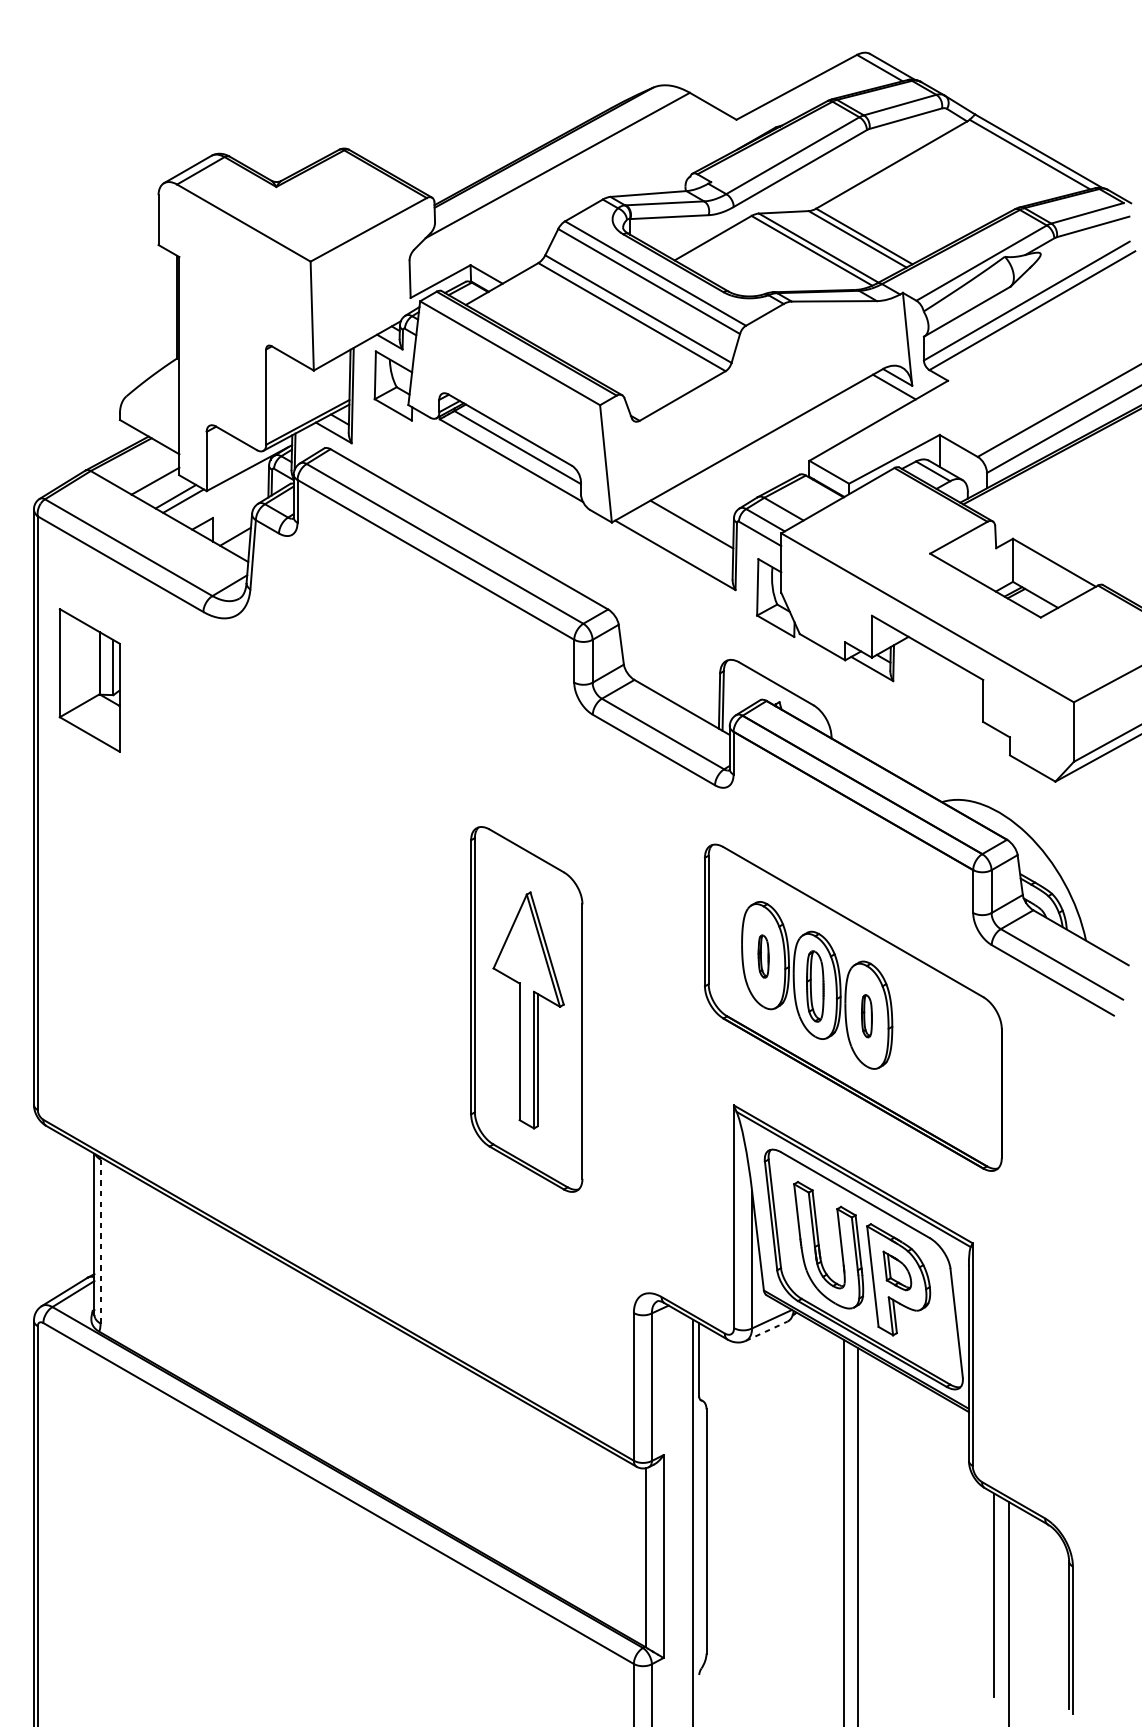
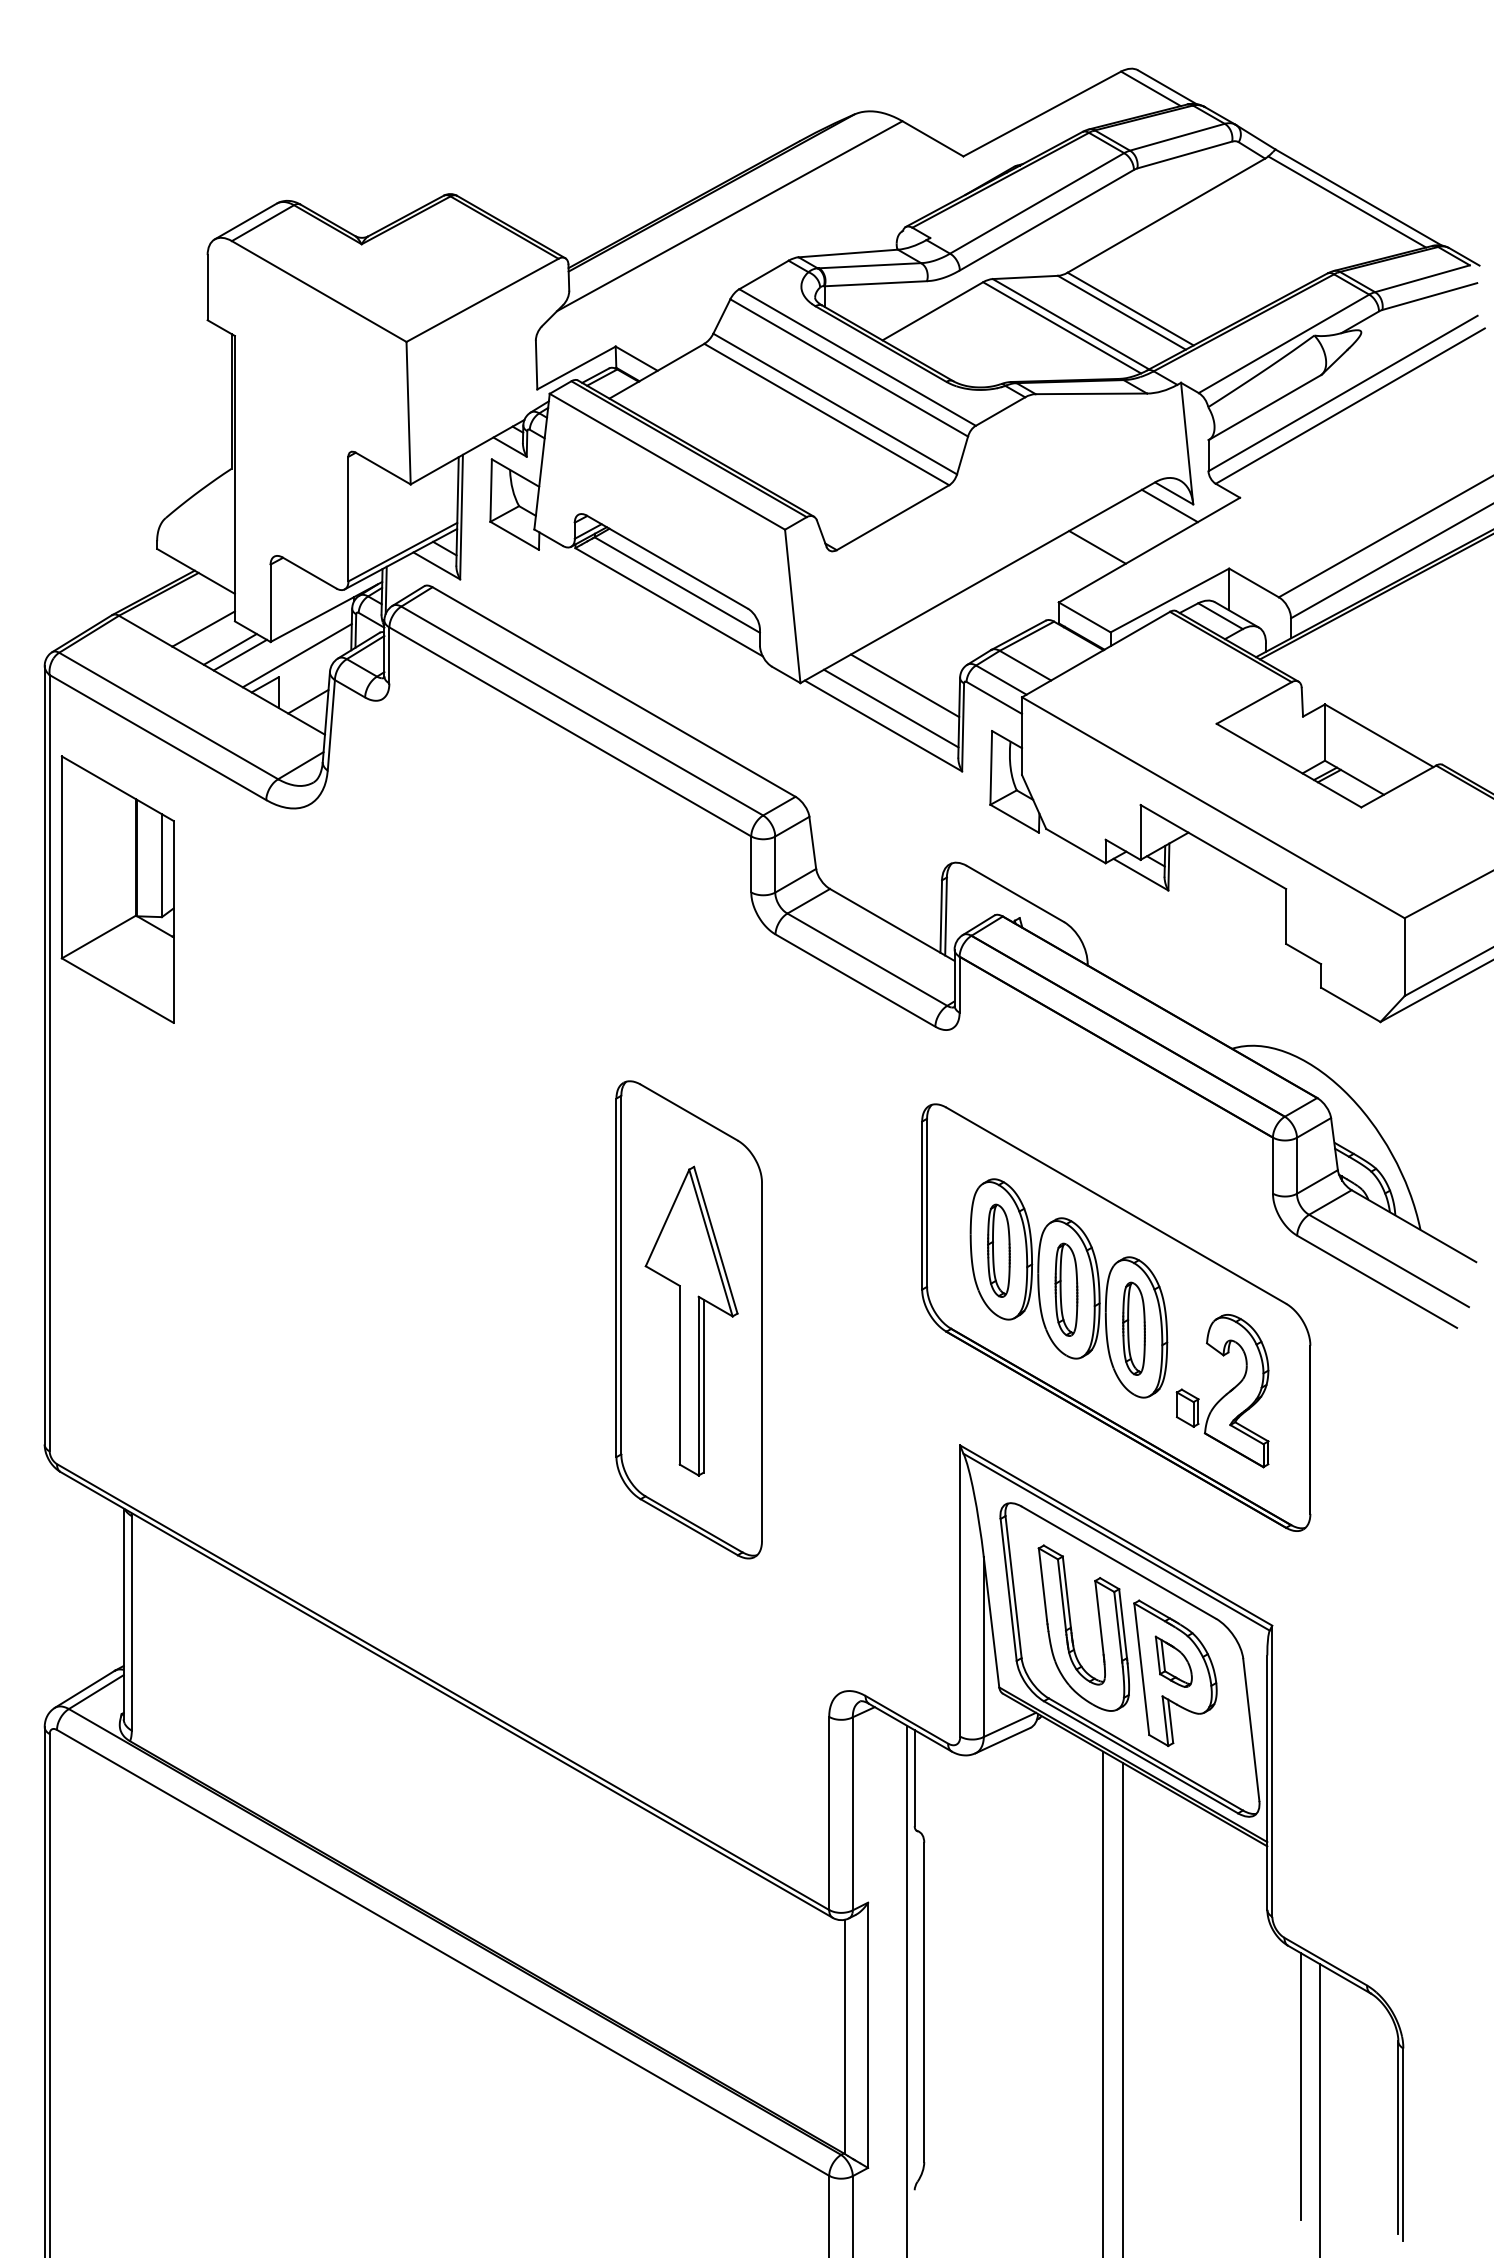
line: (839, 418) -> (1097, 547), added
line: (226, 501) -> (296, 655), added
line: (681, 541) -> (891, 708), added
part: (89, 680) -> (117, 889), size x1.43
part: (763, 956) -> (998, 1250), size x1.67
part: (866, 1016) -> (1133, 1328), size x1.67
part: (934, 1064) -> (1222, 1391), added
line: (100, 1240) -> (131, 1622), dashed -> solid
line: (767, 1331) -> (1003, 1740), dashed -> solid

